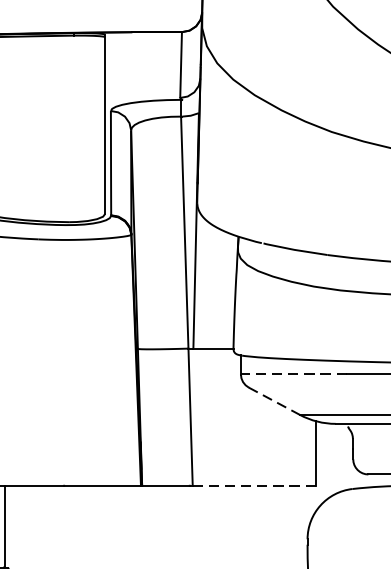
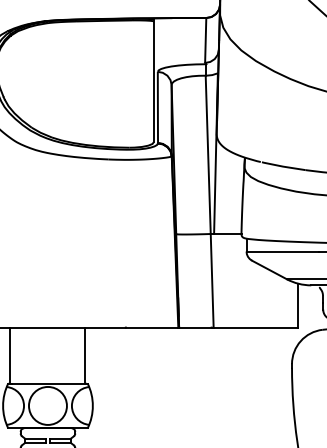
line: (293, 374) -> (282, 251), dashed -> solid
line: (274, 402) -> (269, 270), dashed -> solid
line: (255, 485) -> (256, 327), dashed -> solid

